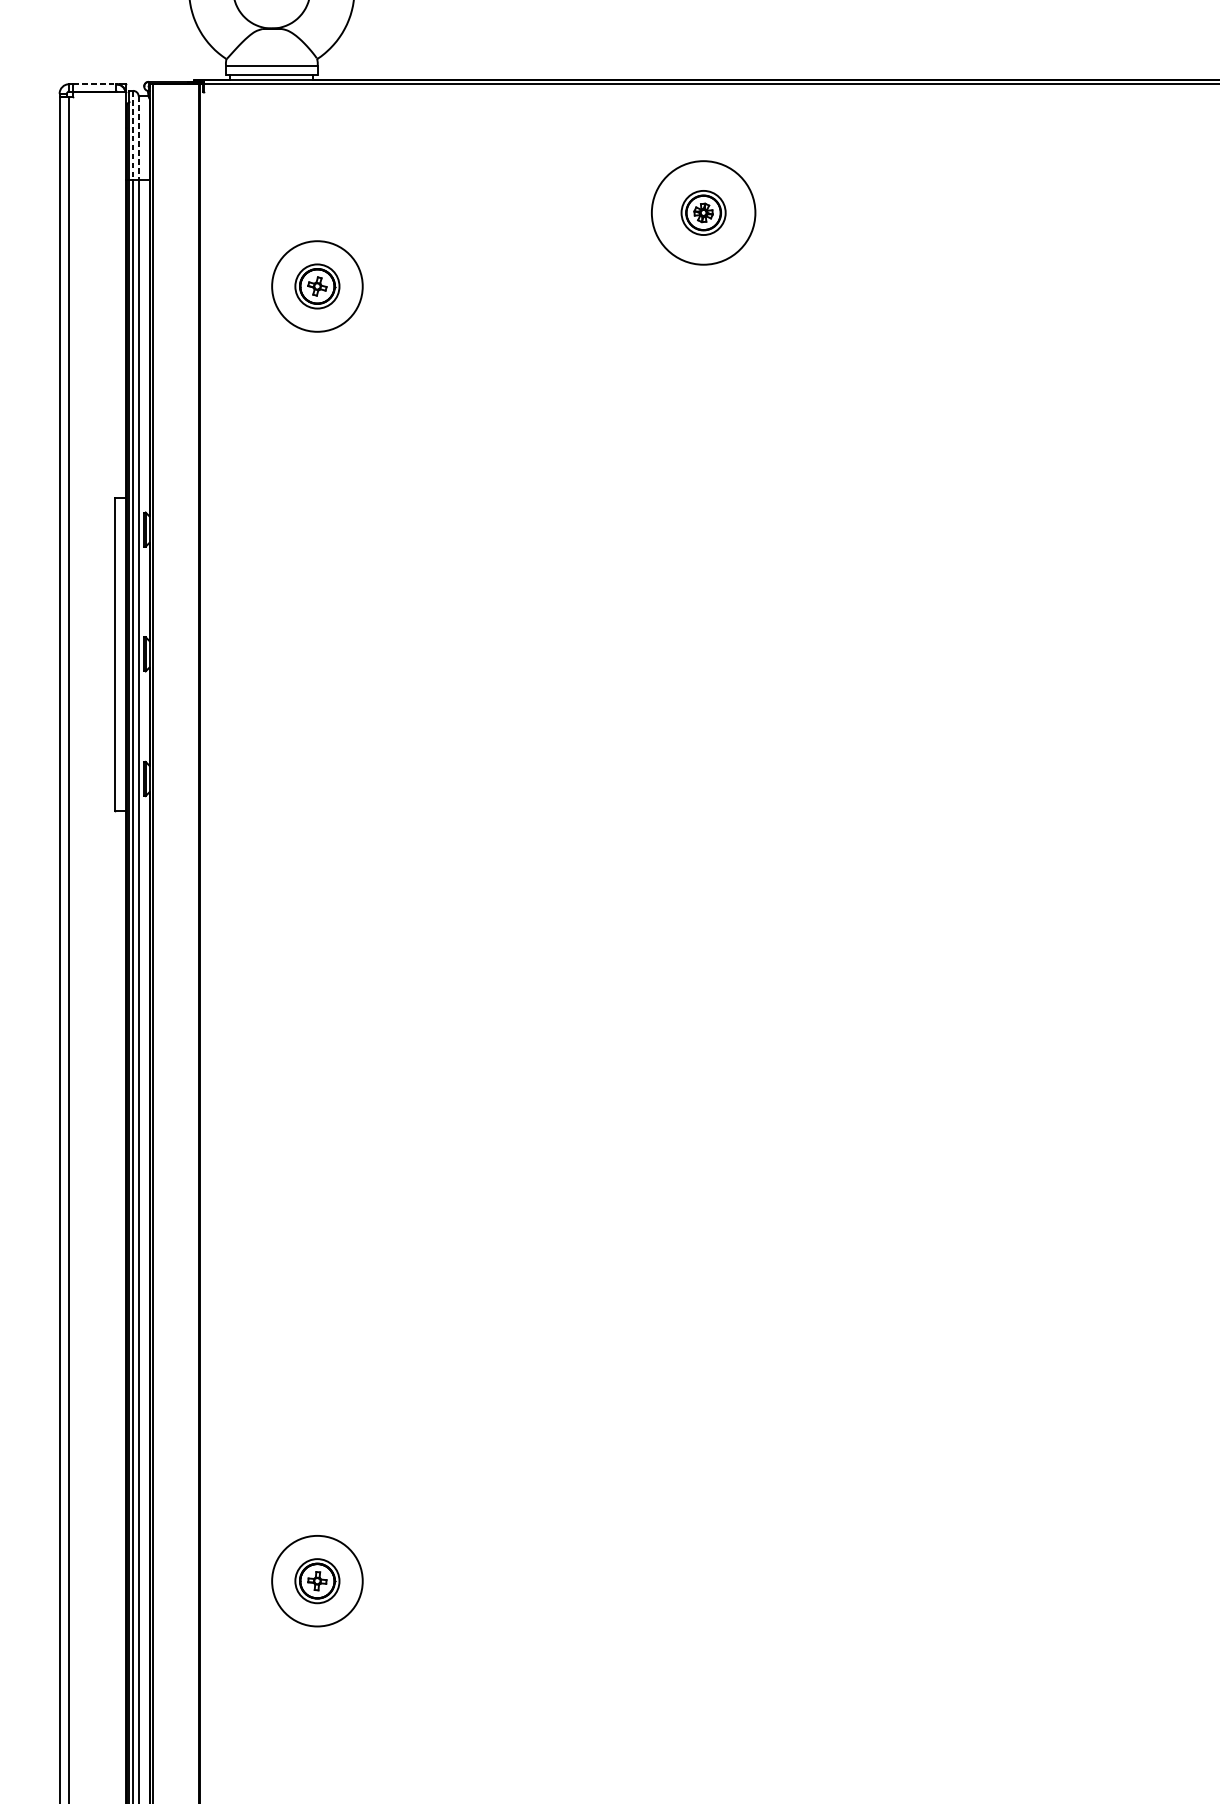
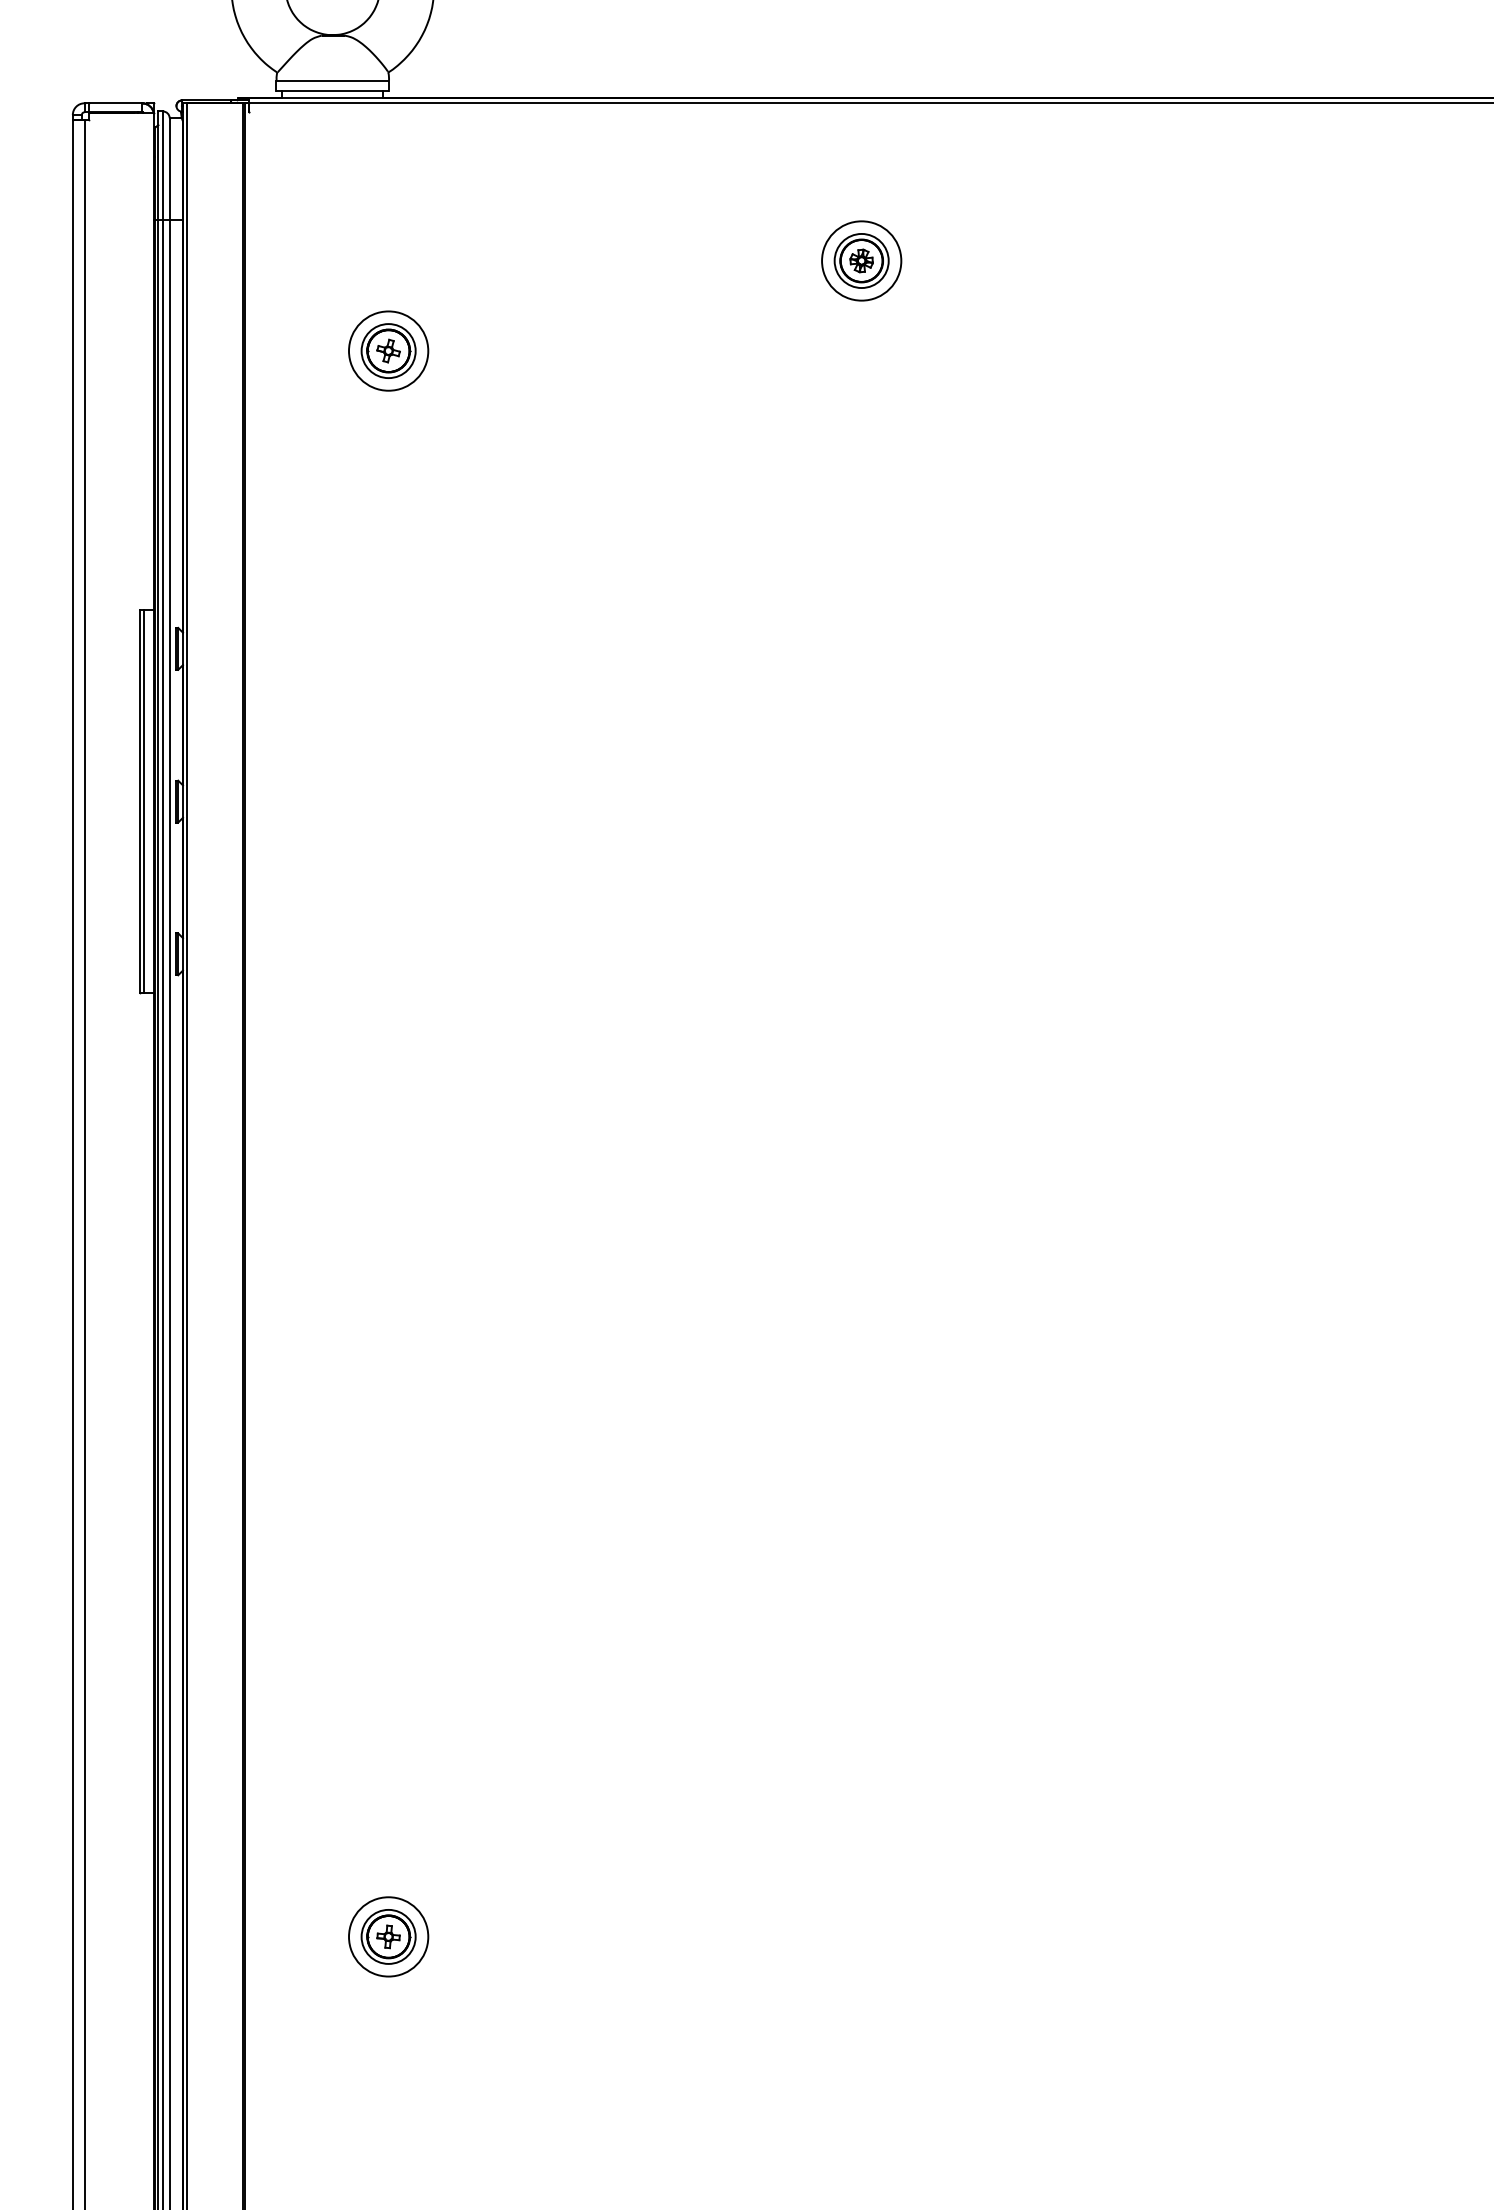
line: (94, 84) -> (115, 103), dashed -> solid
line: (132, 135) -> (162, 166), dashed -> solid
line: (138, 138) -> (169, 169), dashed -> solid
circle: (703, 212) -> (861, 260), size x0.62
circle: (317, 286) -> (388, 350), size x0.71
line: (118, 654) -> (144, 801), added
circle: (317, 1580) -> (388, 1936), size x0.71

